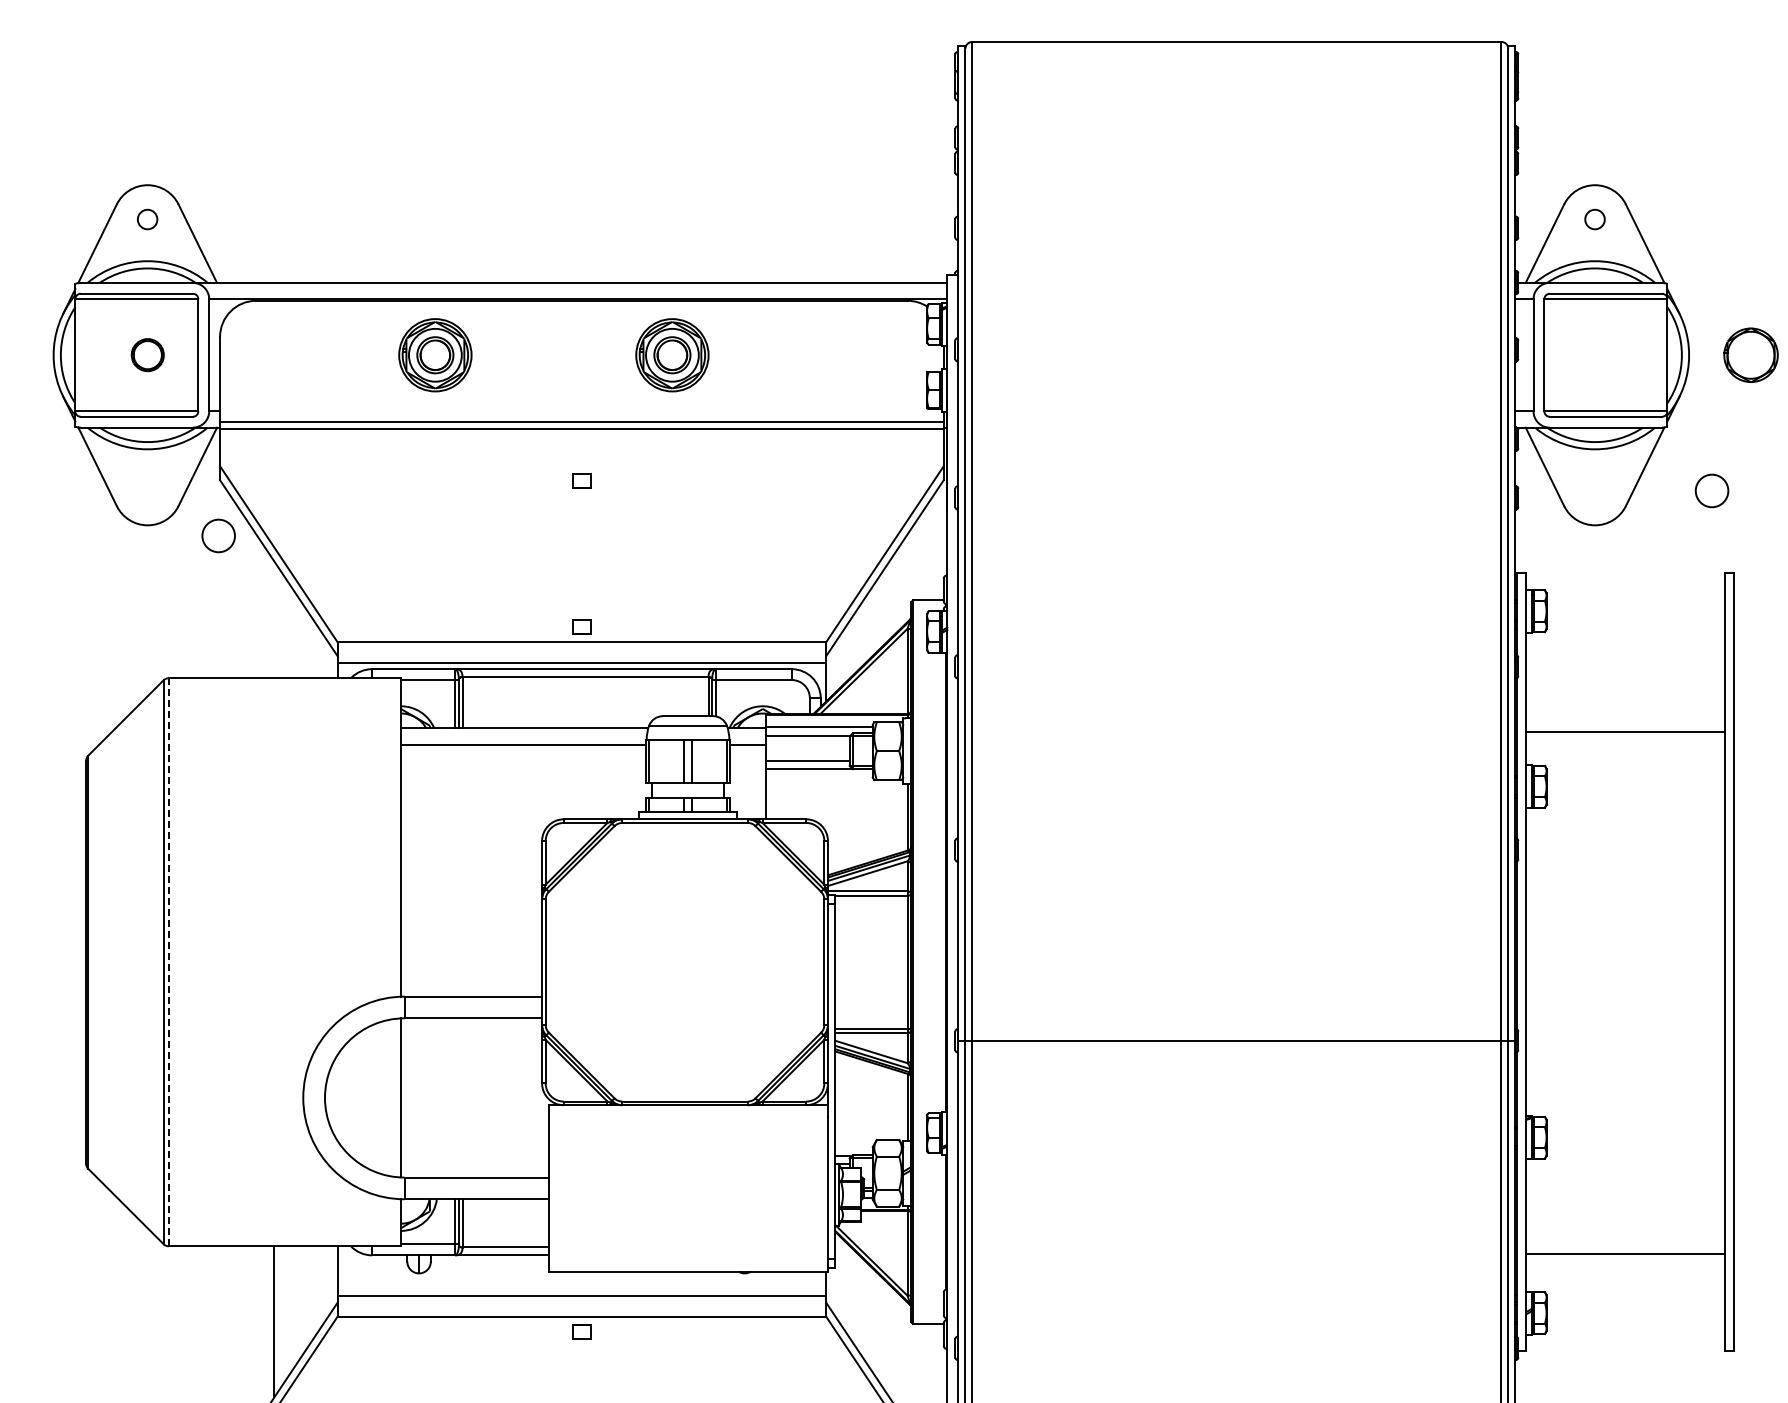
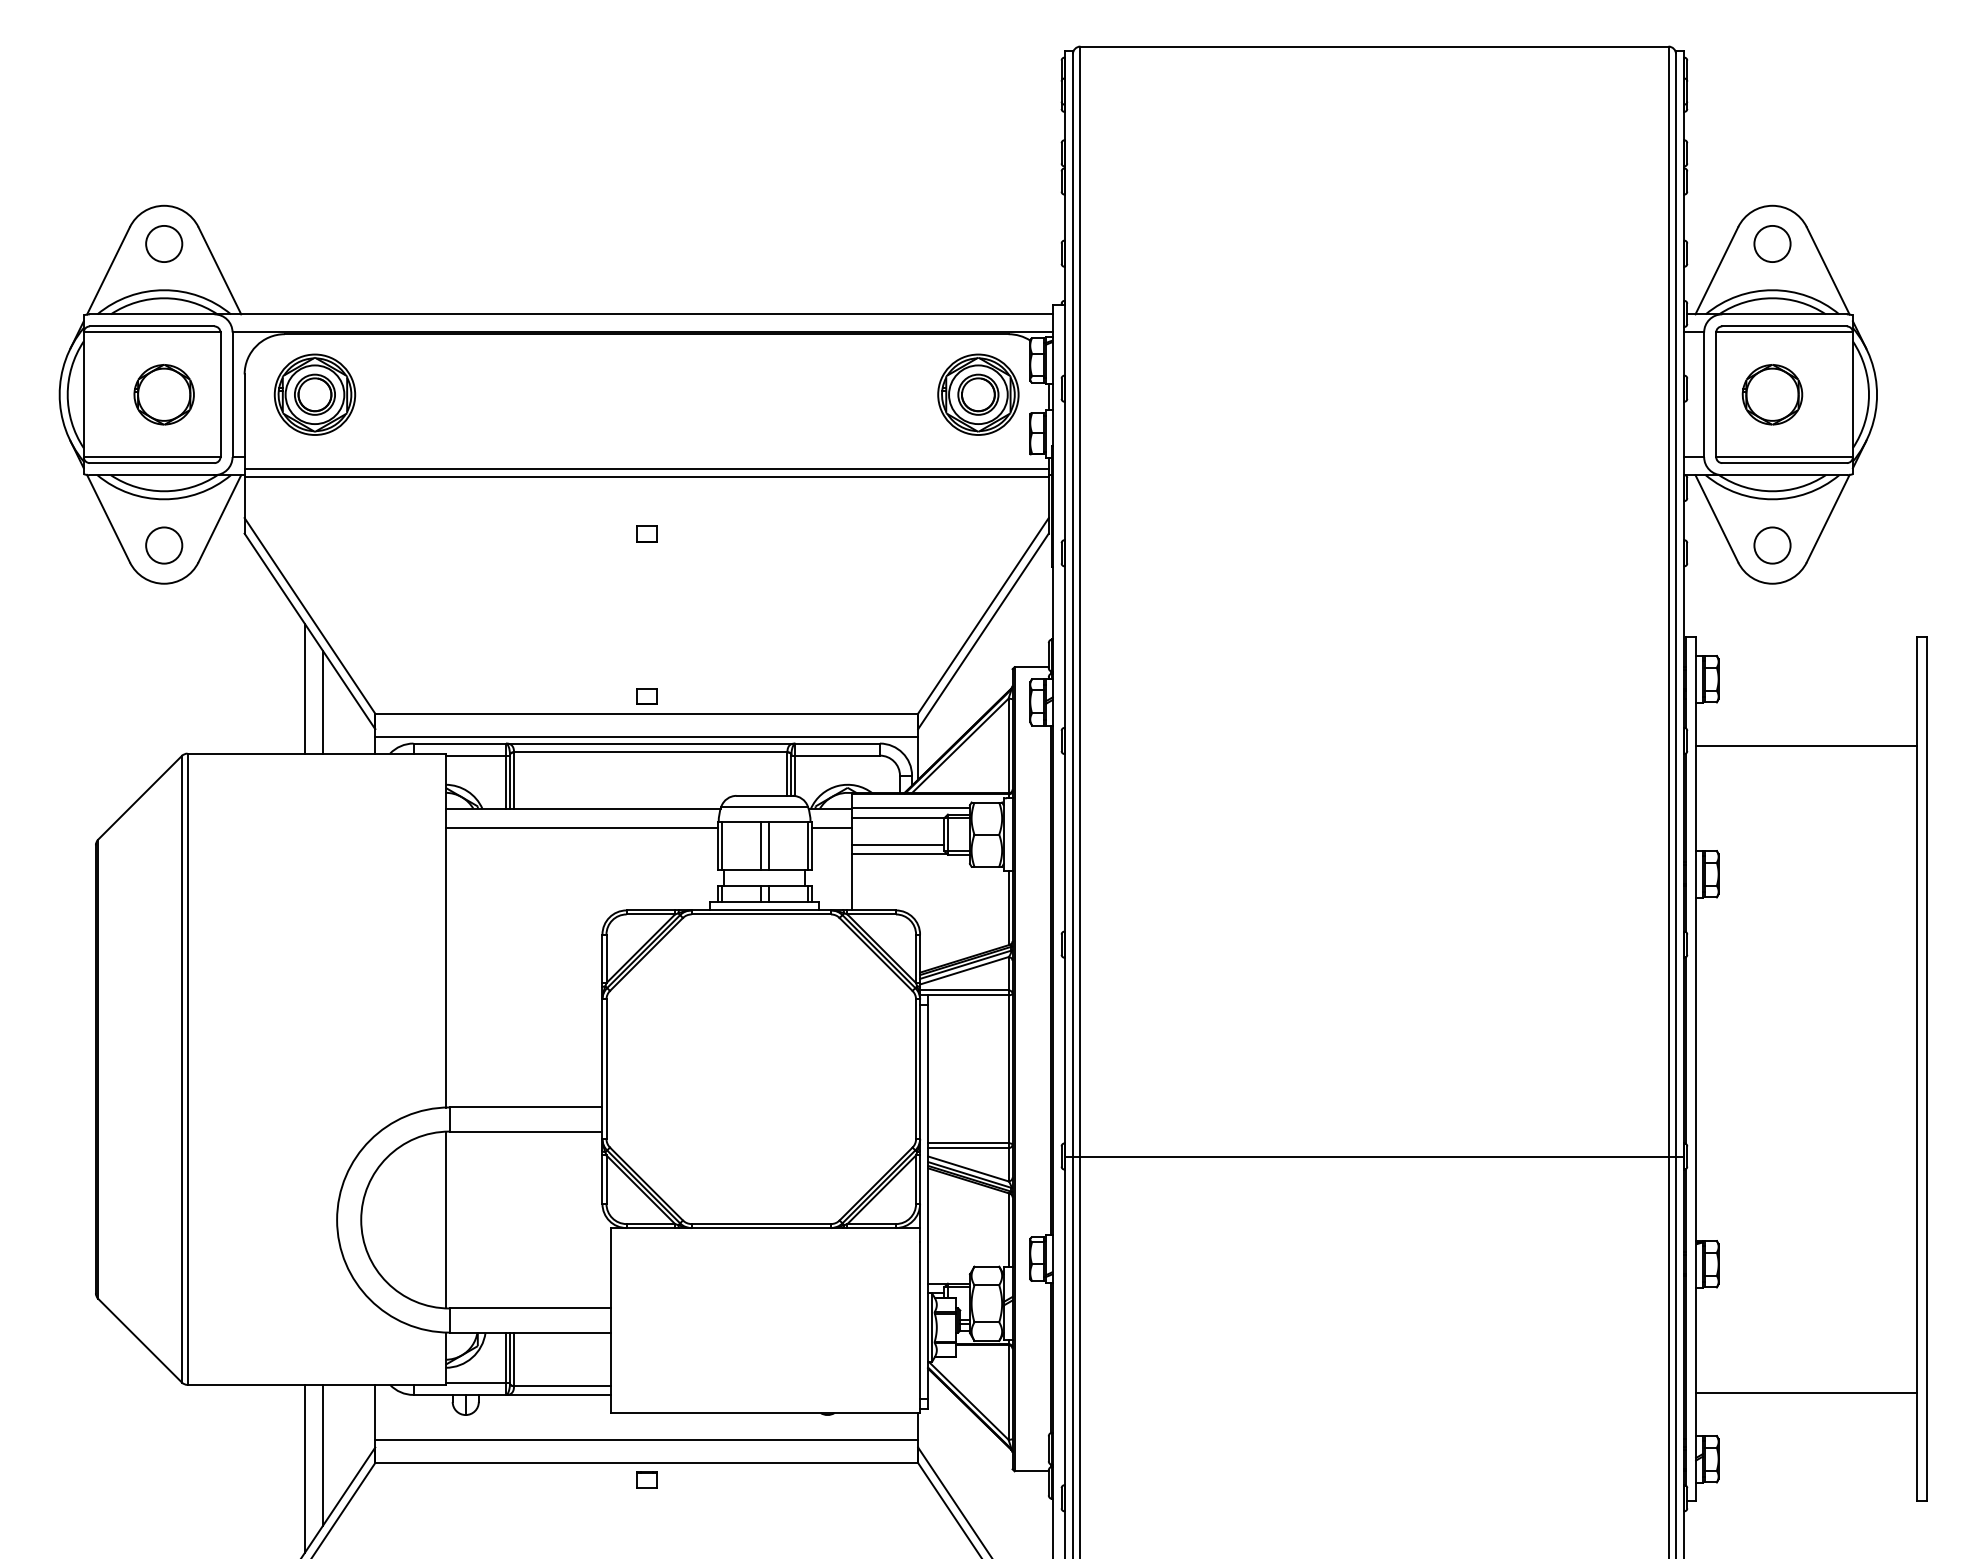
circle: (147, 219) -> (163, 243), size x1.67
circle: (1594, 219) -> (1771, 243), size x1.67
part: (147, 354) -> (163, 393), size x1.67
part: (1750, 354) -> (1771, 393), moved
part: (435, 355) -> (315, 395), moved
part: (672, 355) -> (978, 395), moved
circle: (1711, 490) -> (1771, 545), moved
circle: (218, 535) -> (163, 545), moved
line: (274, 619) -> (305, 688), added
line: (290, 631) -> (322, 701), added
line: (1625, 731) -> (1806, 745), moved
line: (168, 962) -> (187, 1069), dashed -> solid
line: (290, 1309) -> (322, 1455), added

